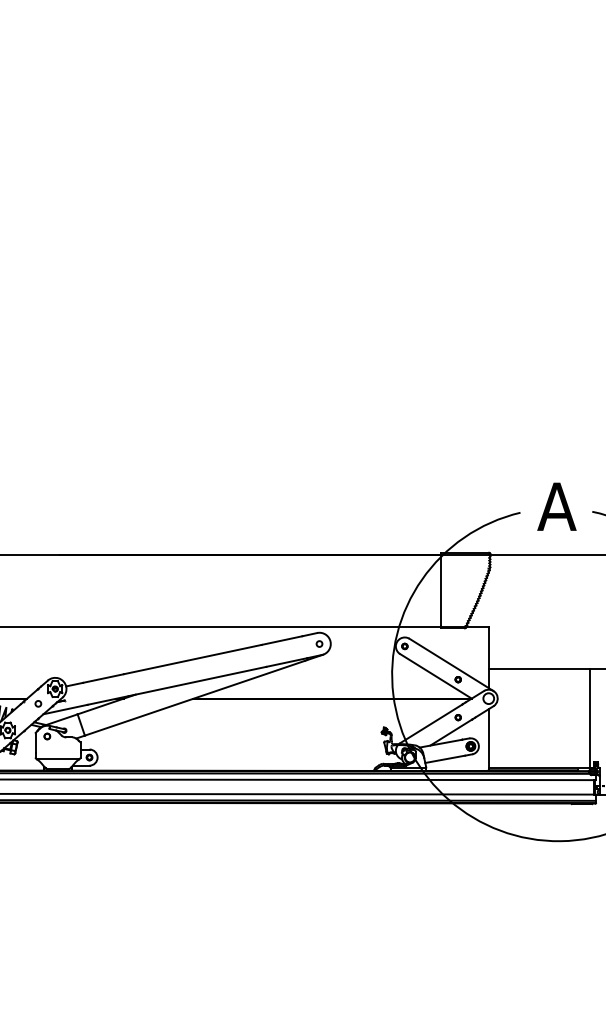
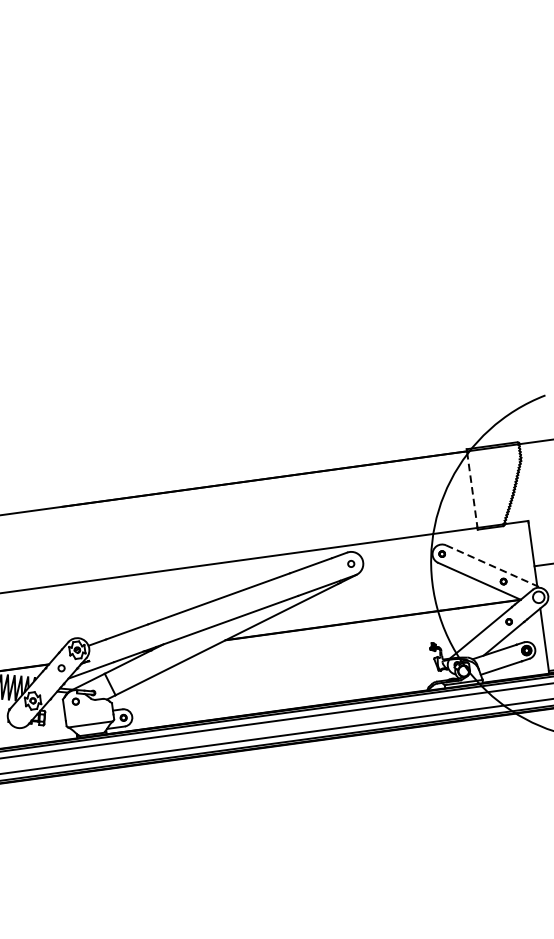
line: (440, 590) -> (471, 489), solid -> dashed
line: (451, 665) -> (494, 567), solid -> dashed

